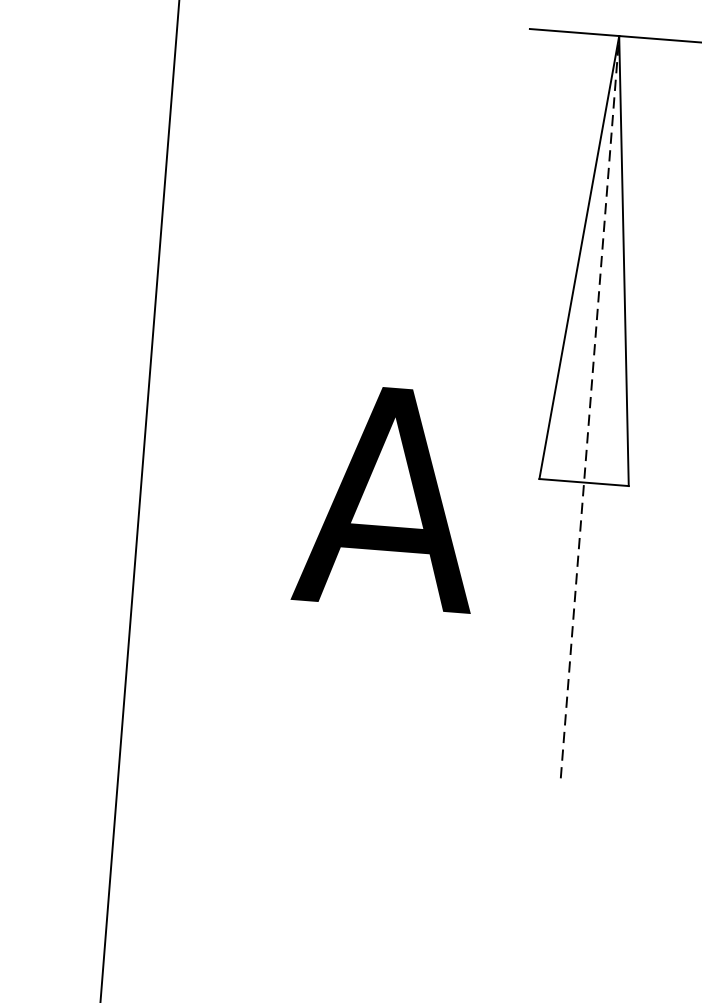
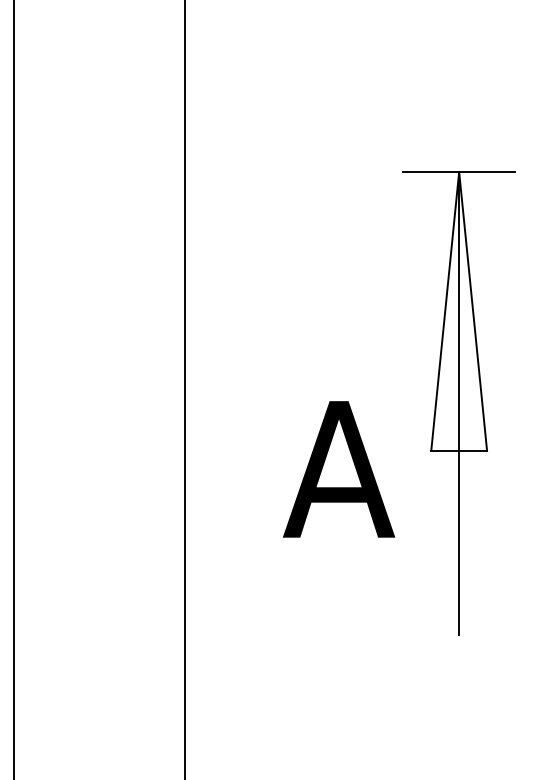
line: (590, 407) -> (459, 403), dashed -> solid

